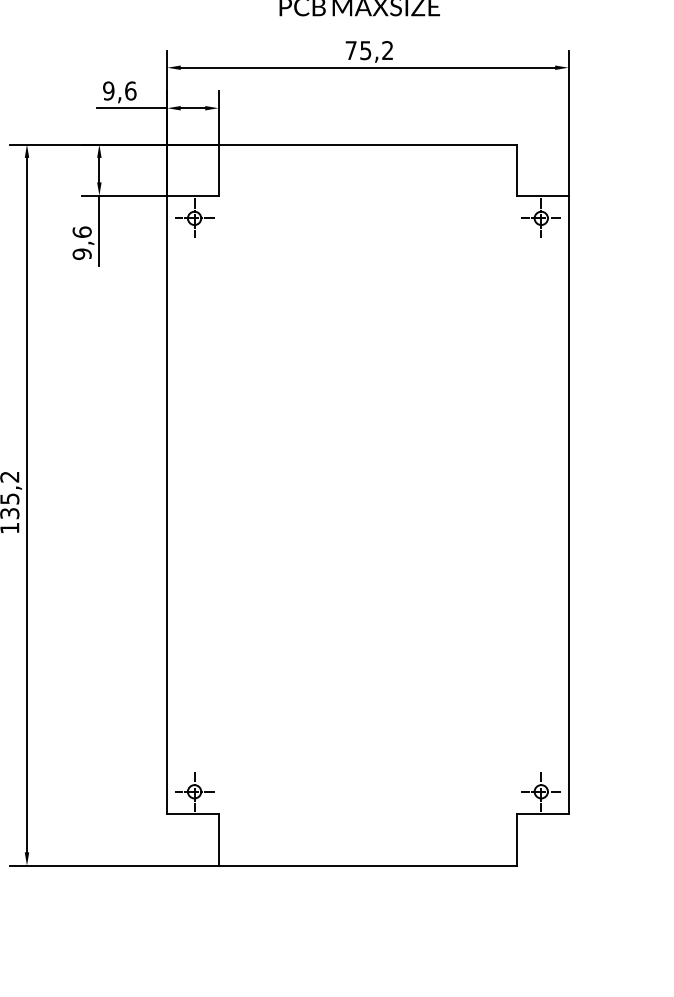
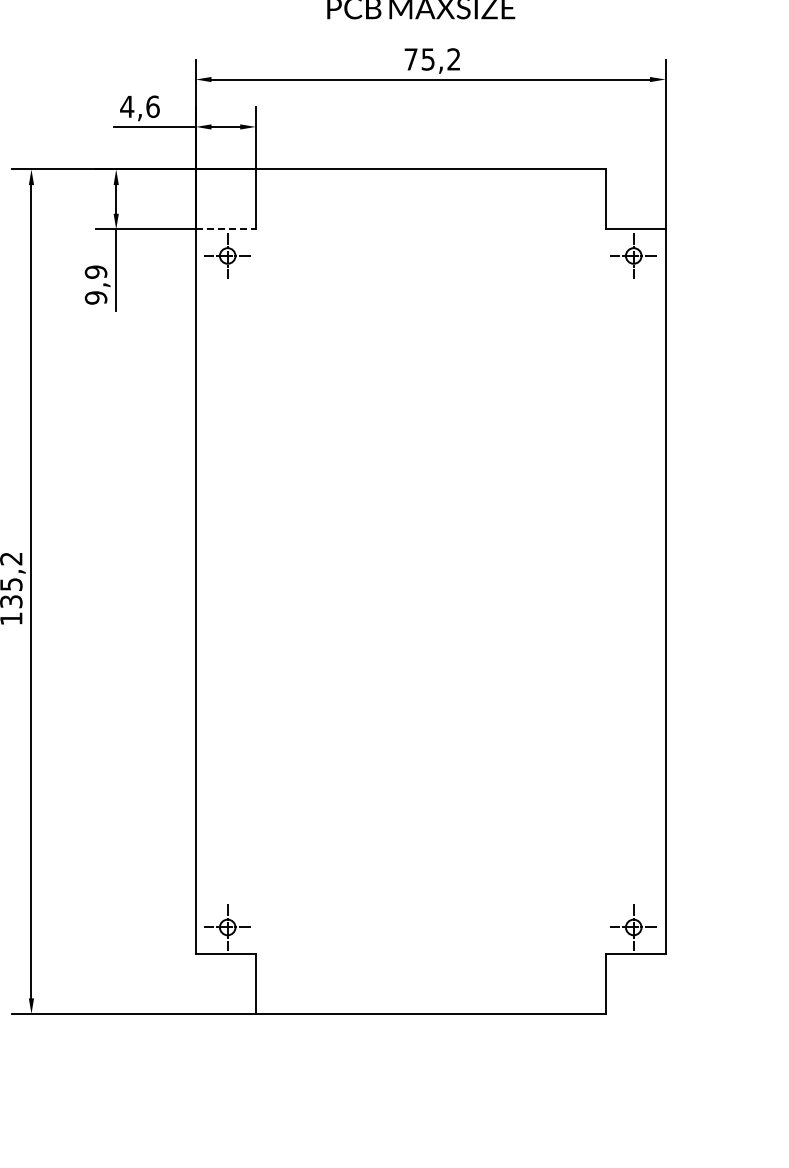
text: (109, 90) -> (127, 106), 9,6 -> 4,6
line: (192, 195) -> (225, 229), solid -> dashed
text: (81, 231) -> (95, 271), 9,6 -> 9,9

